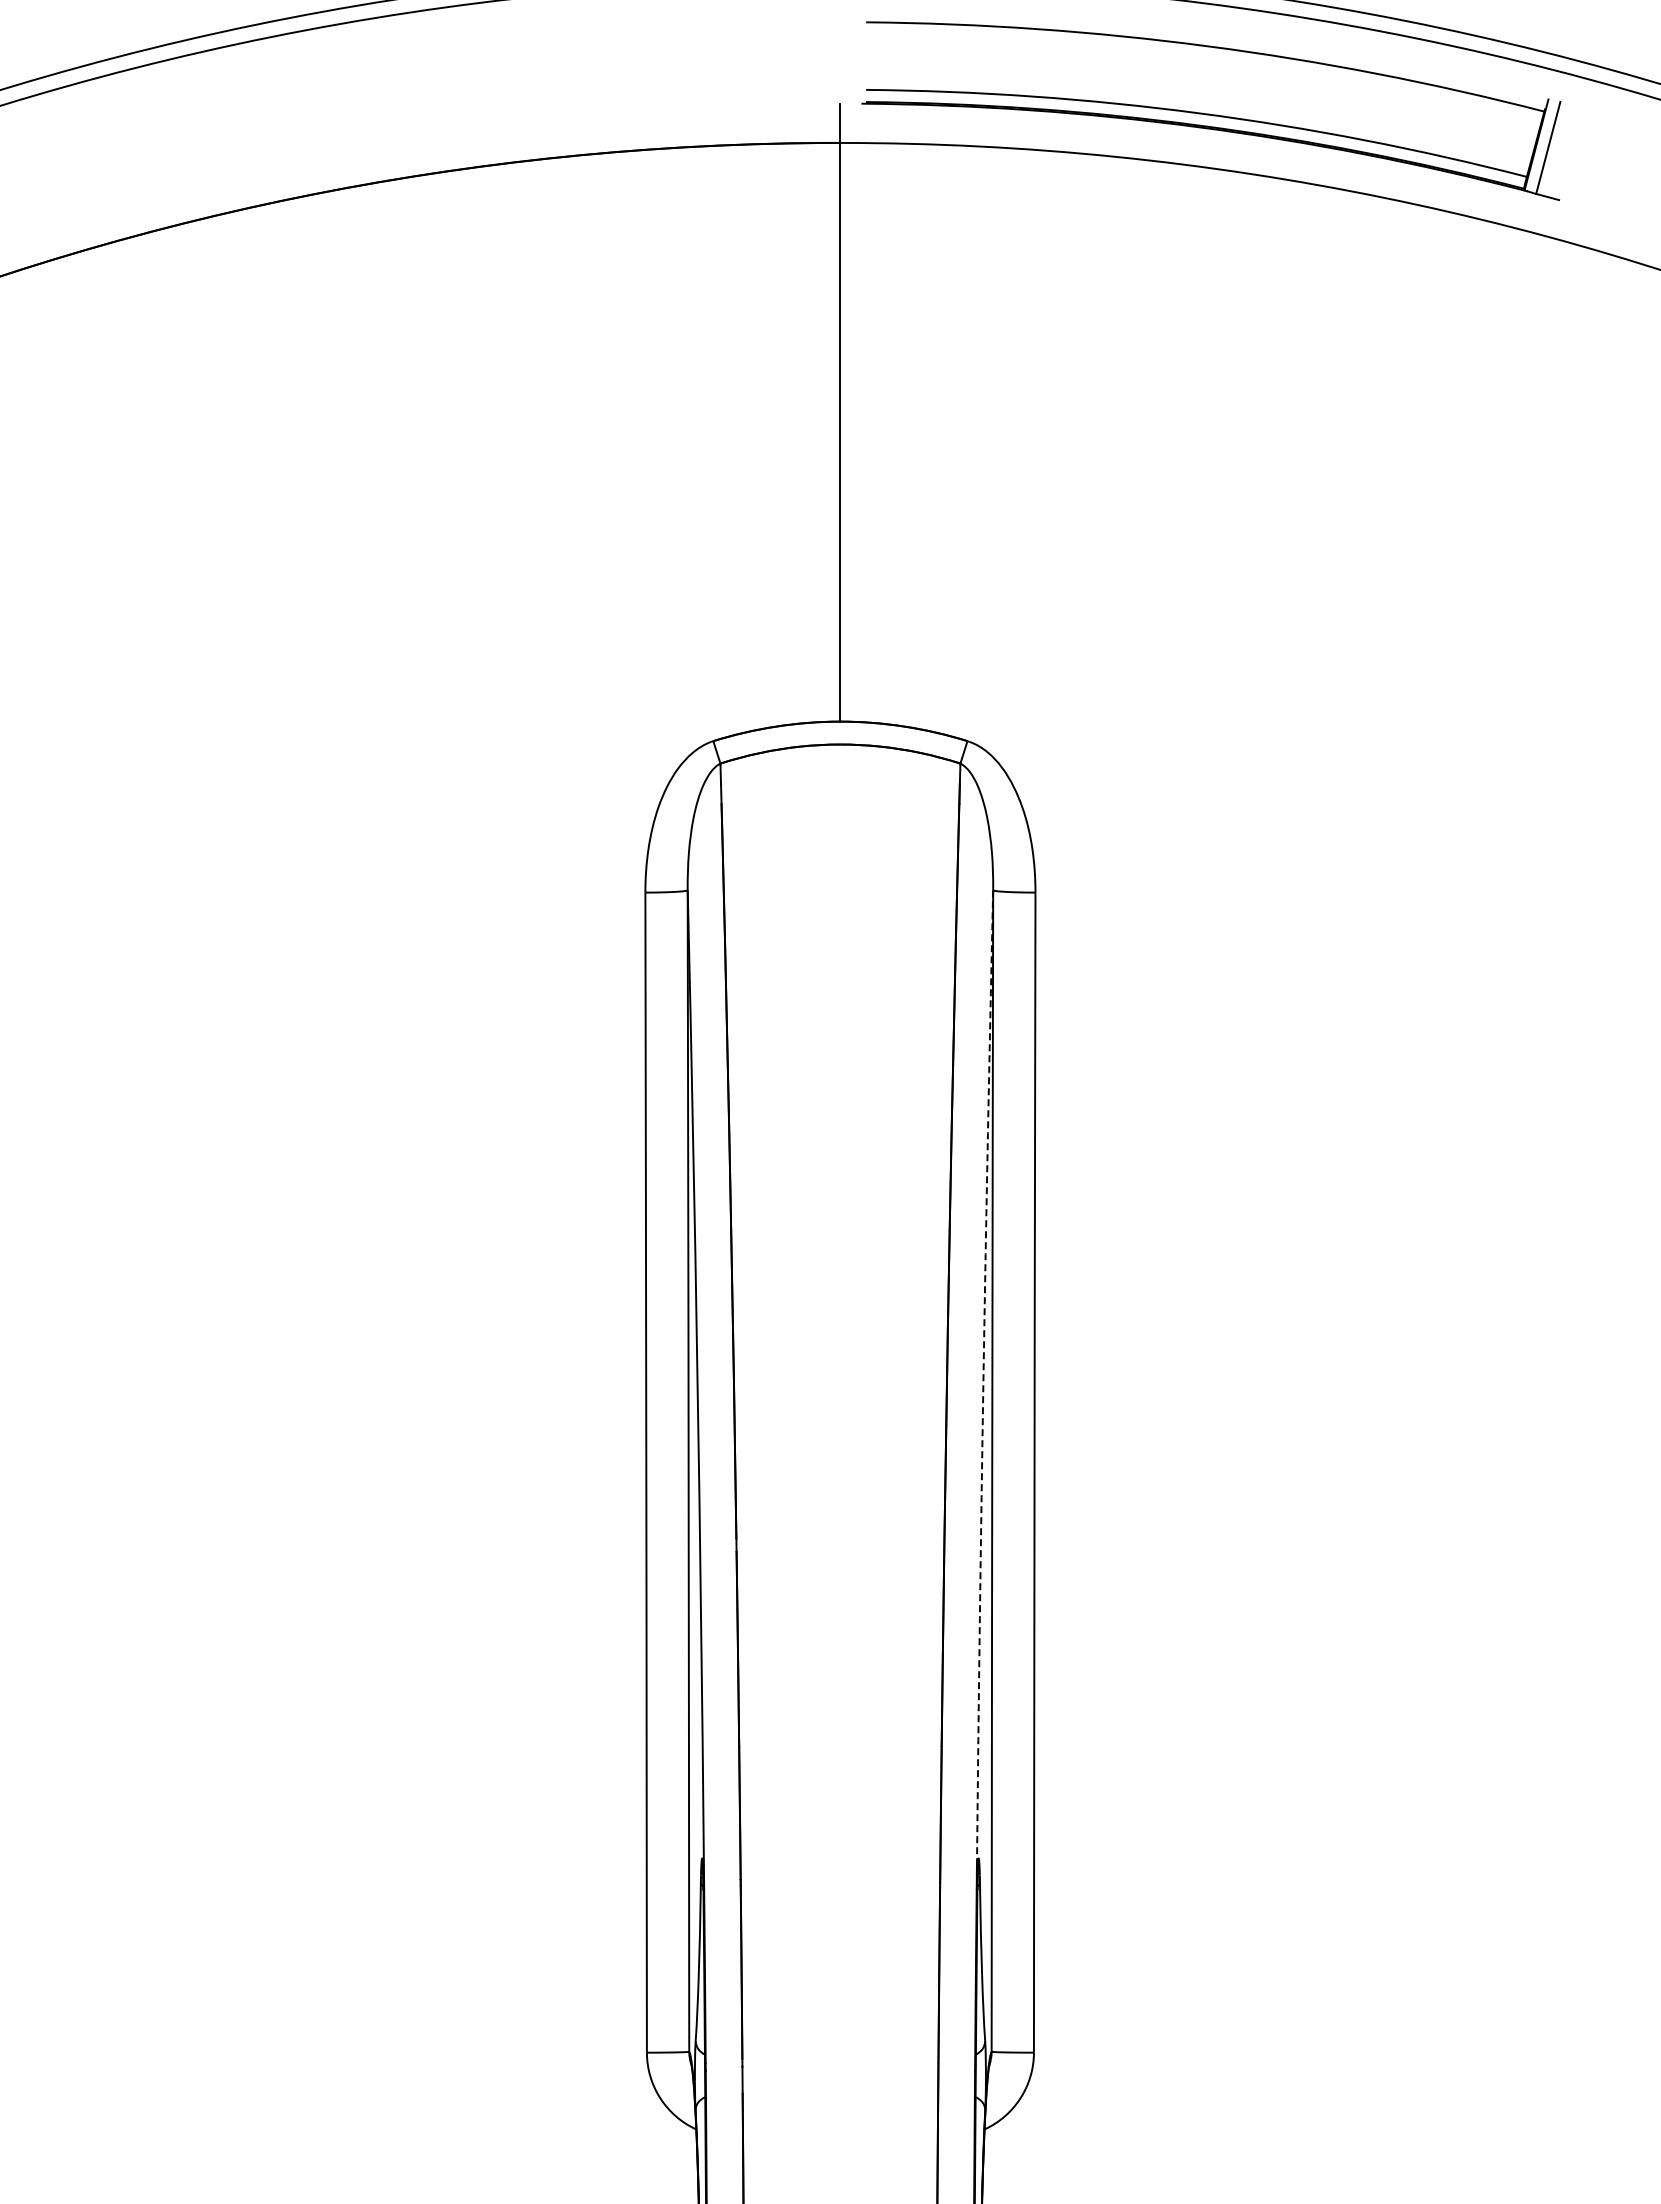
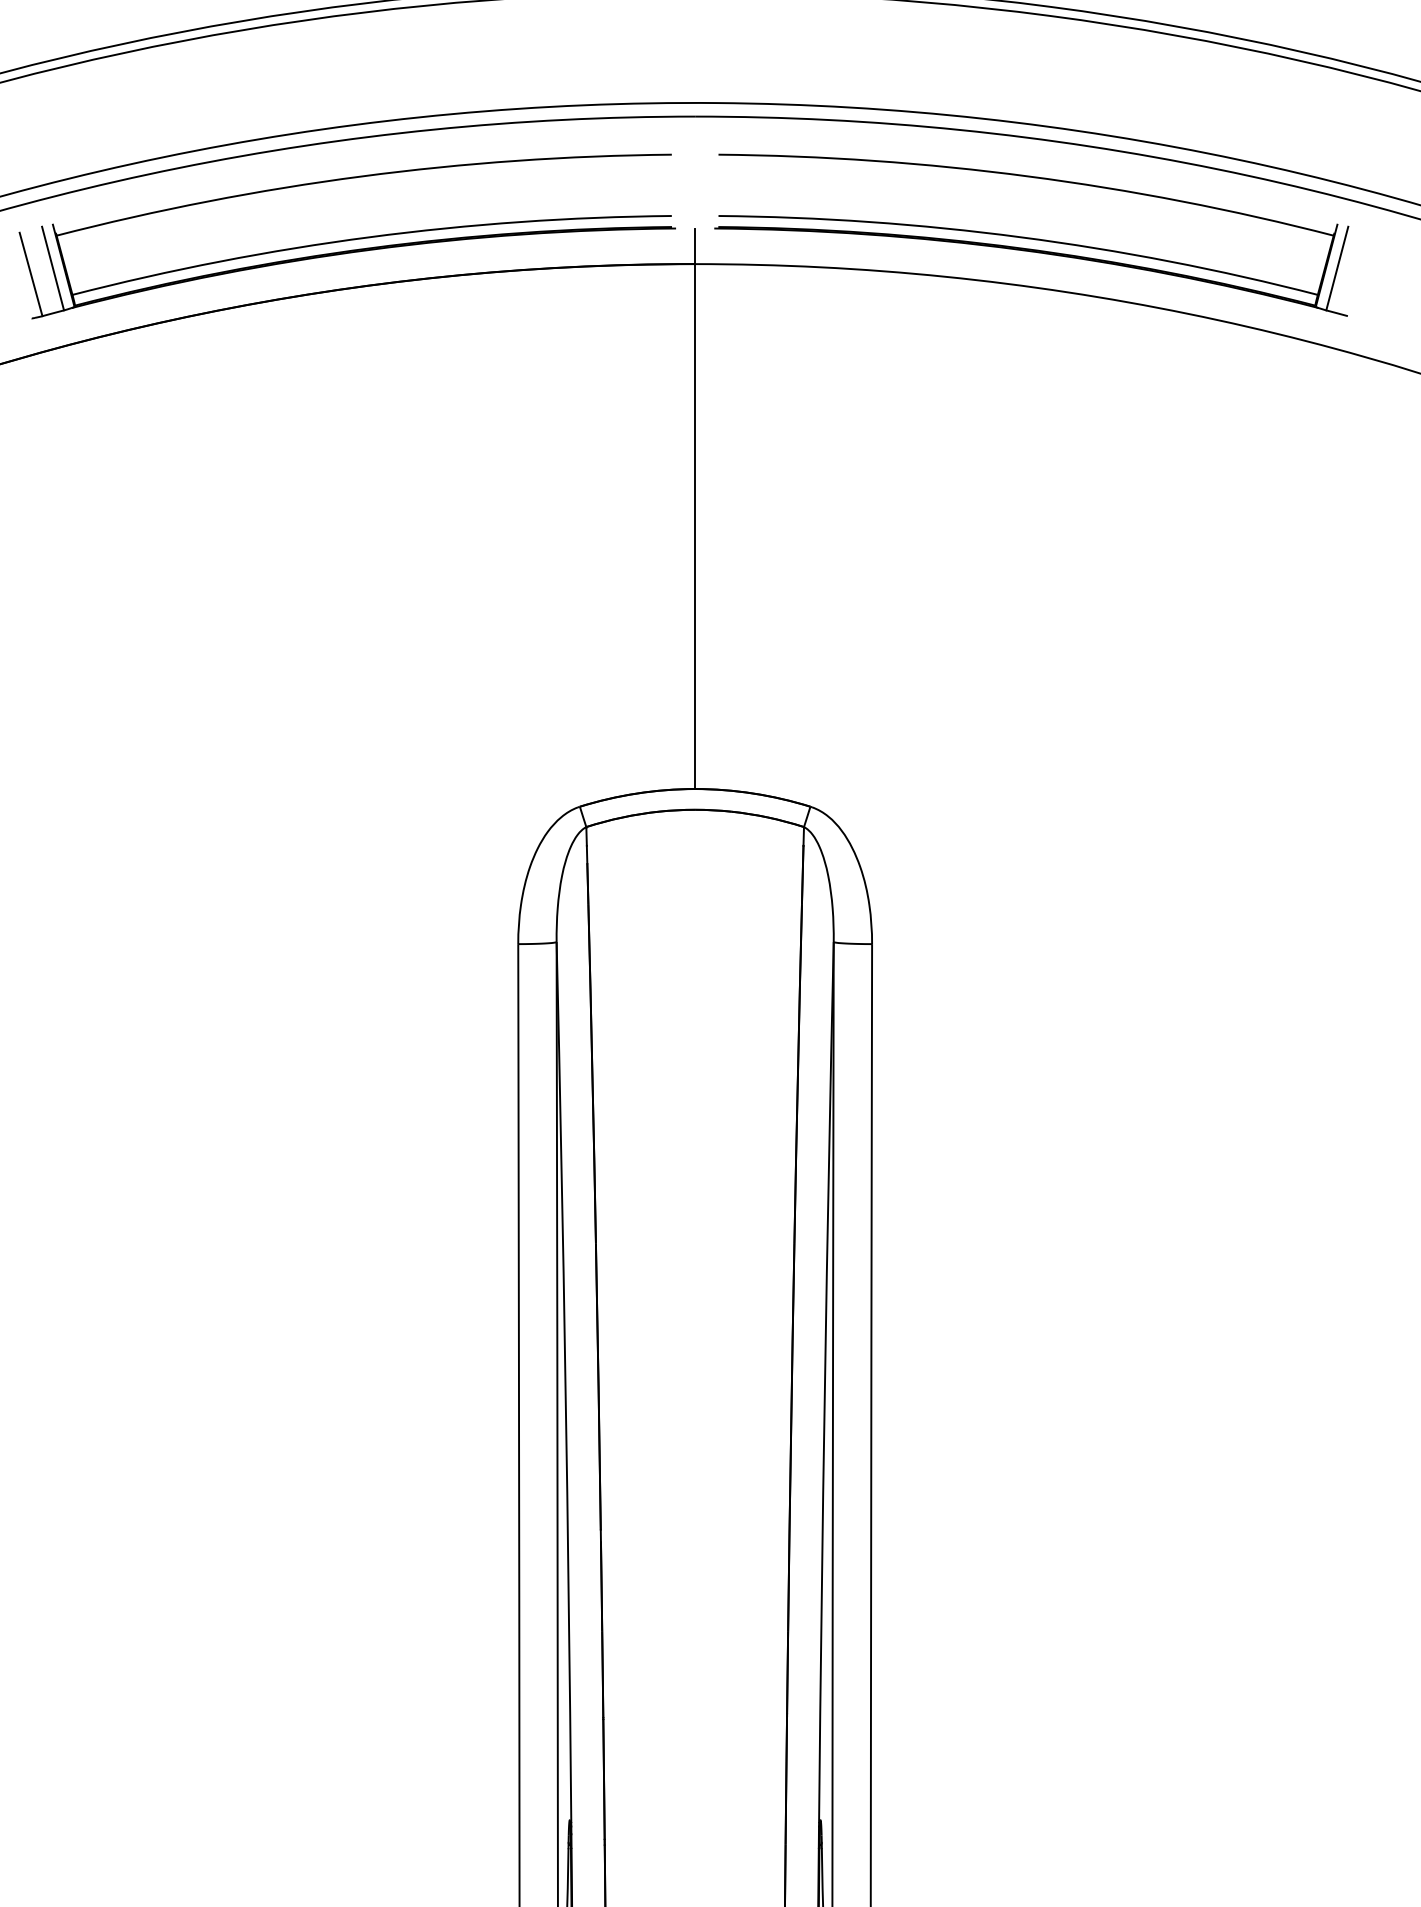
part: (456, 112) -> (346, 236), added
arc: (983, 1375) -> (824, 1382), dashed -> solid

